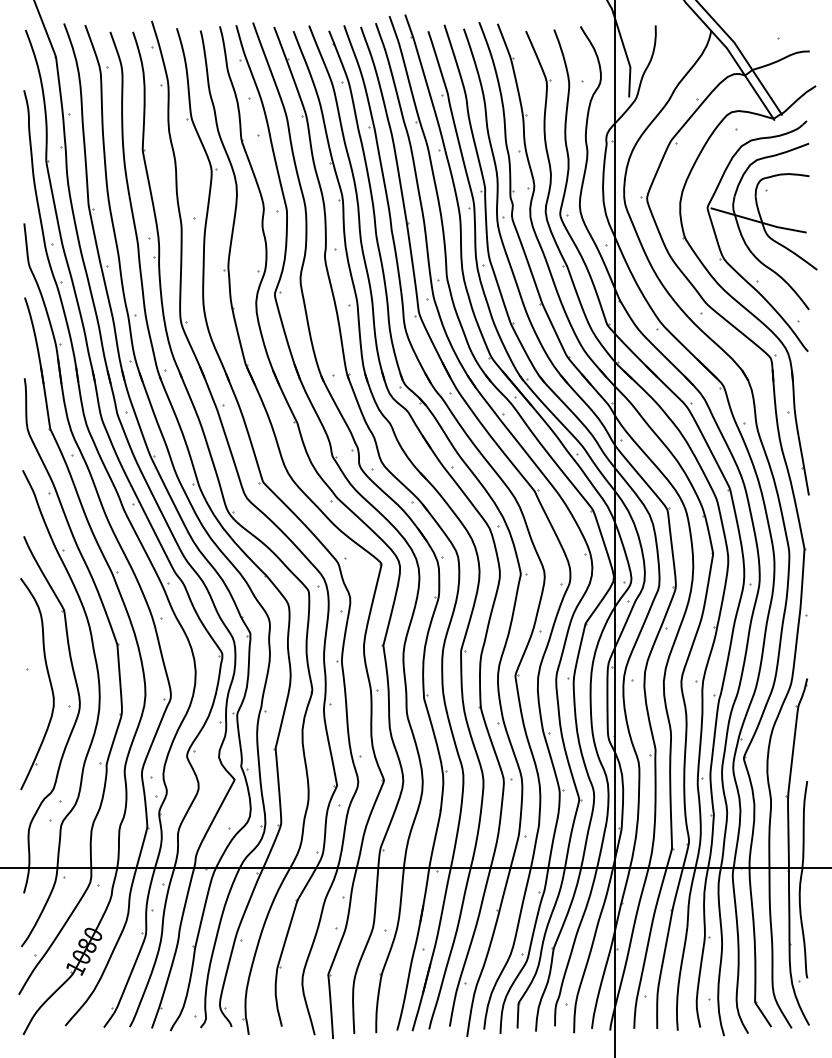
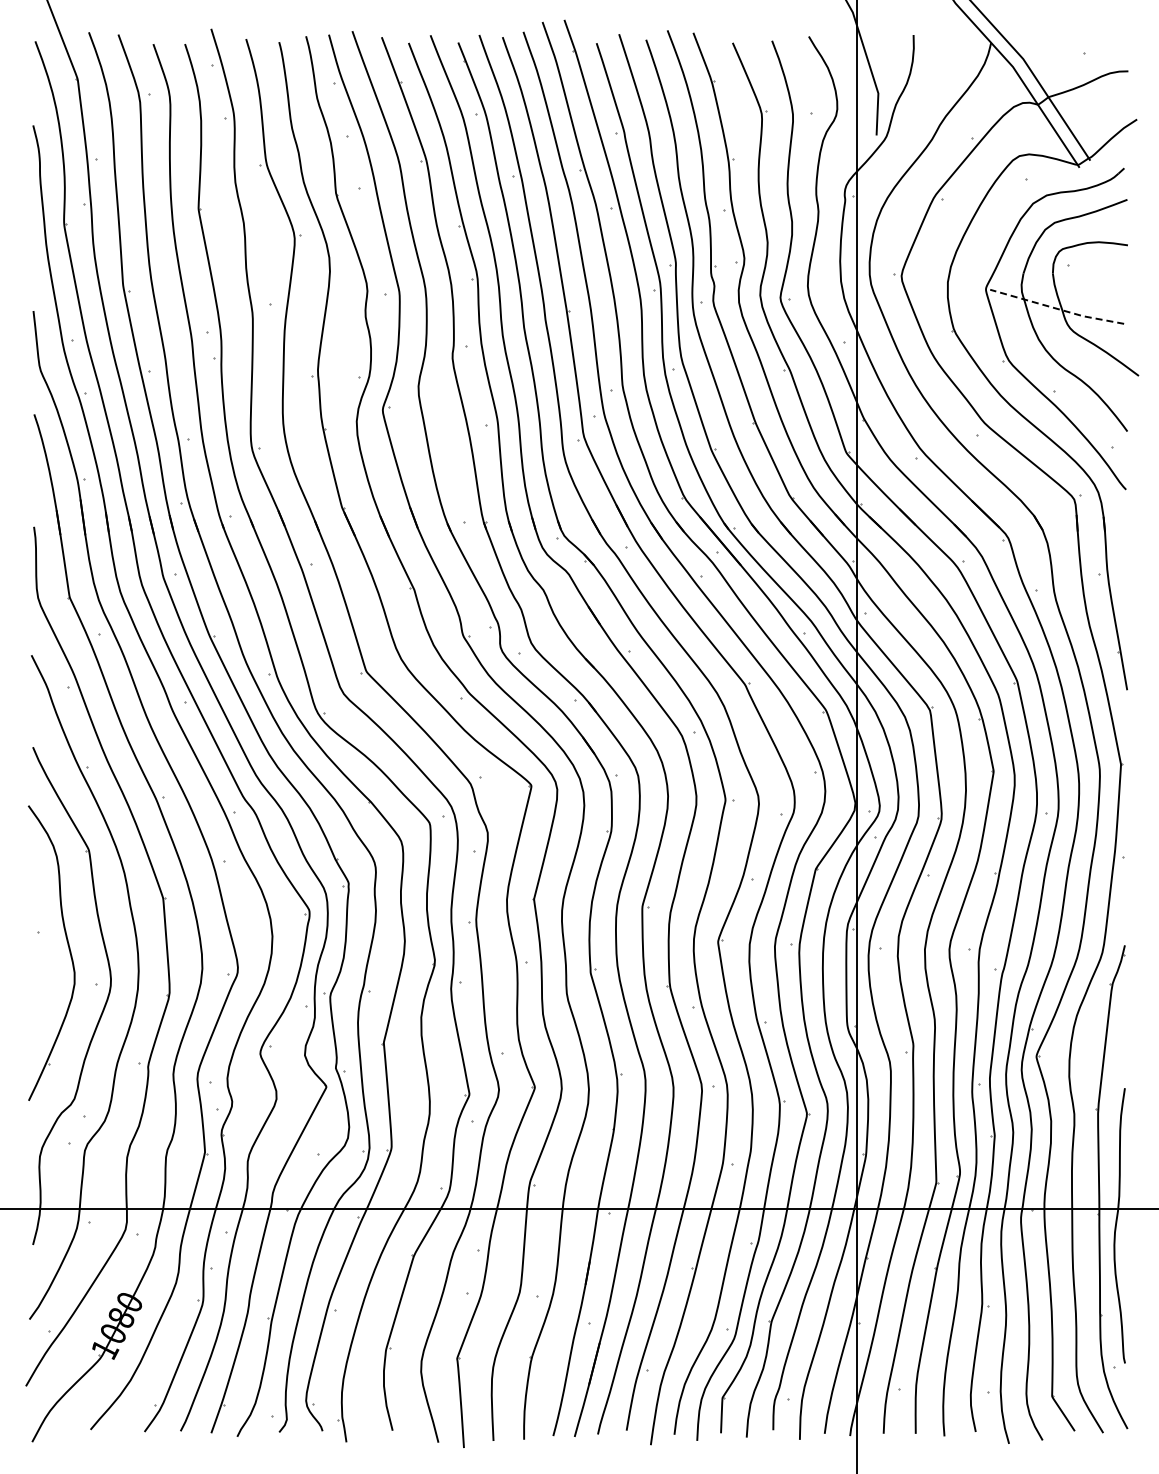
line: (758, 221) -> (1057, 308), solid -> dashed

